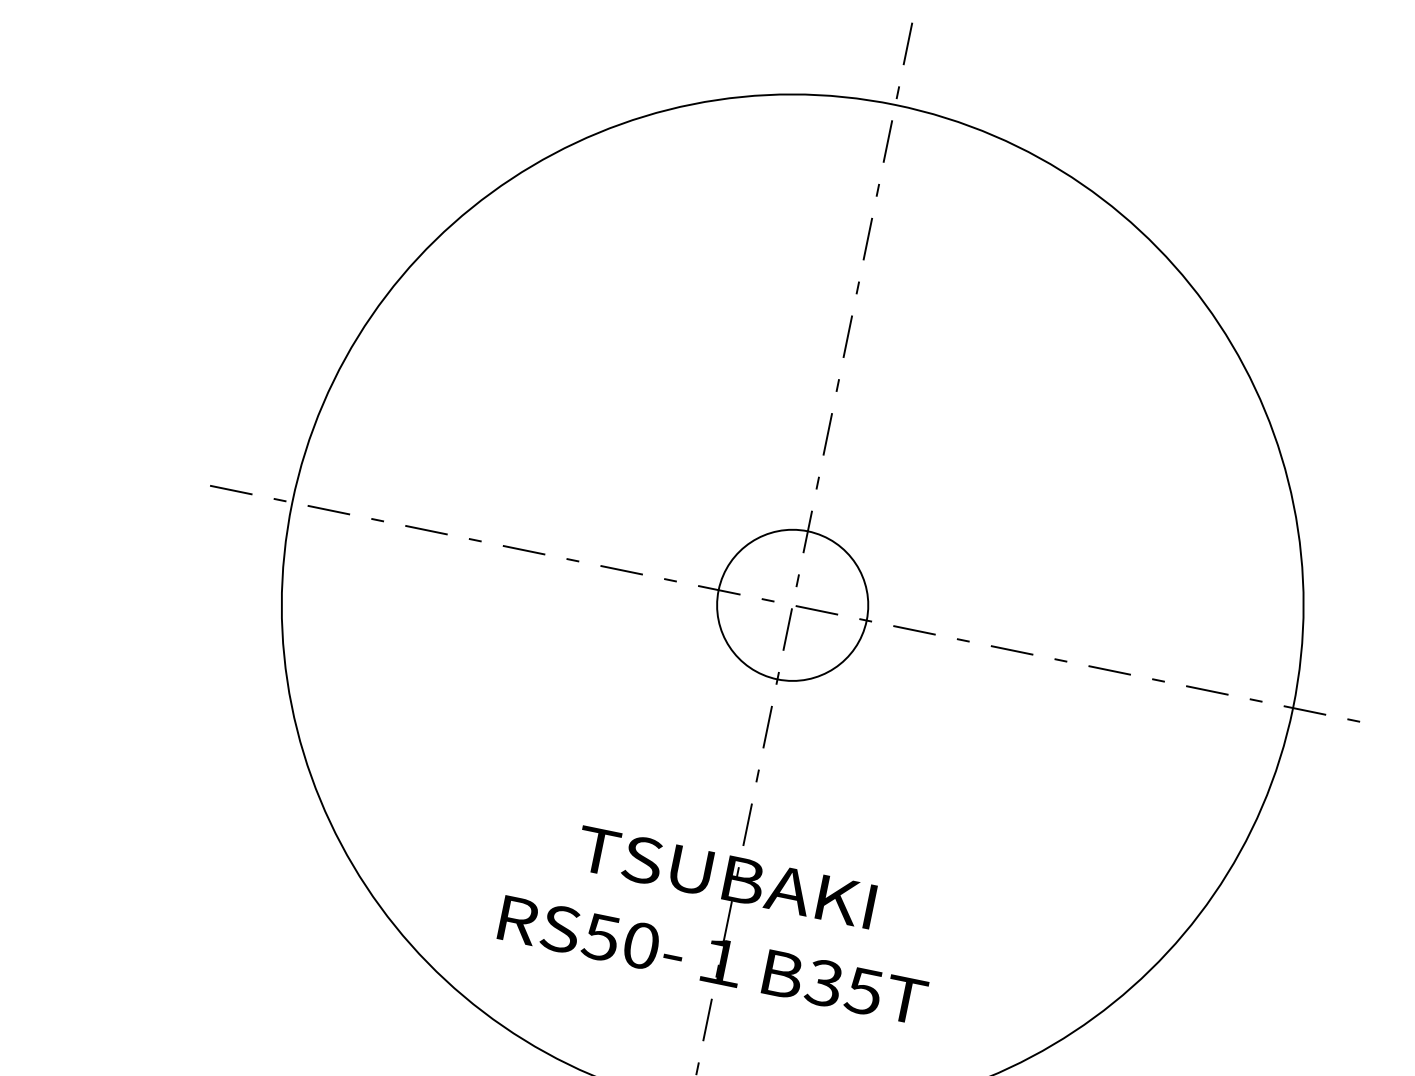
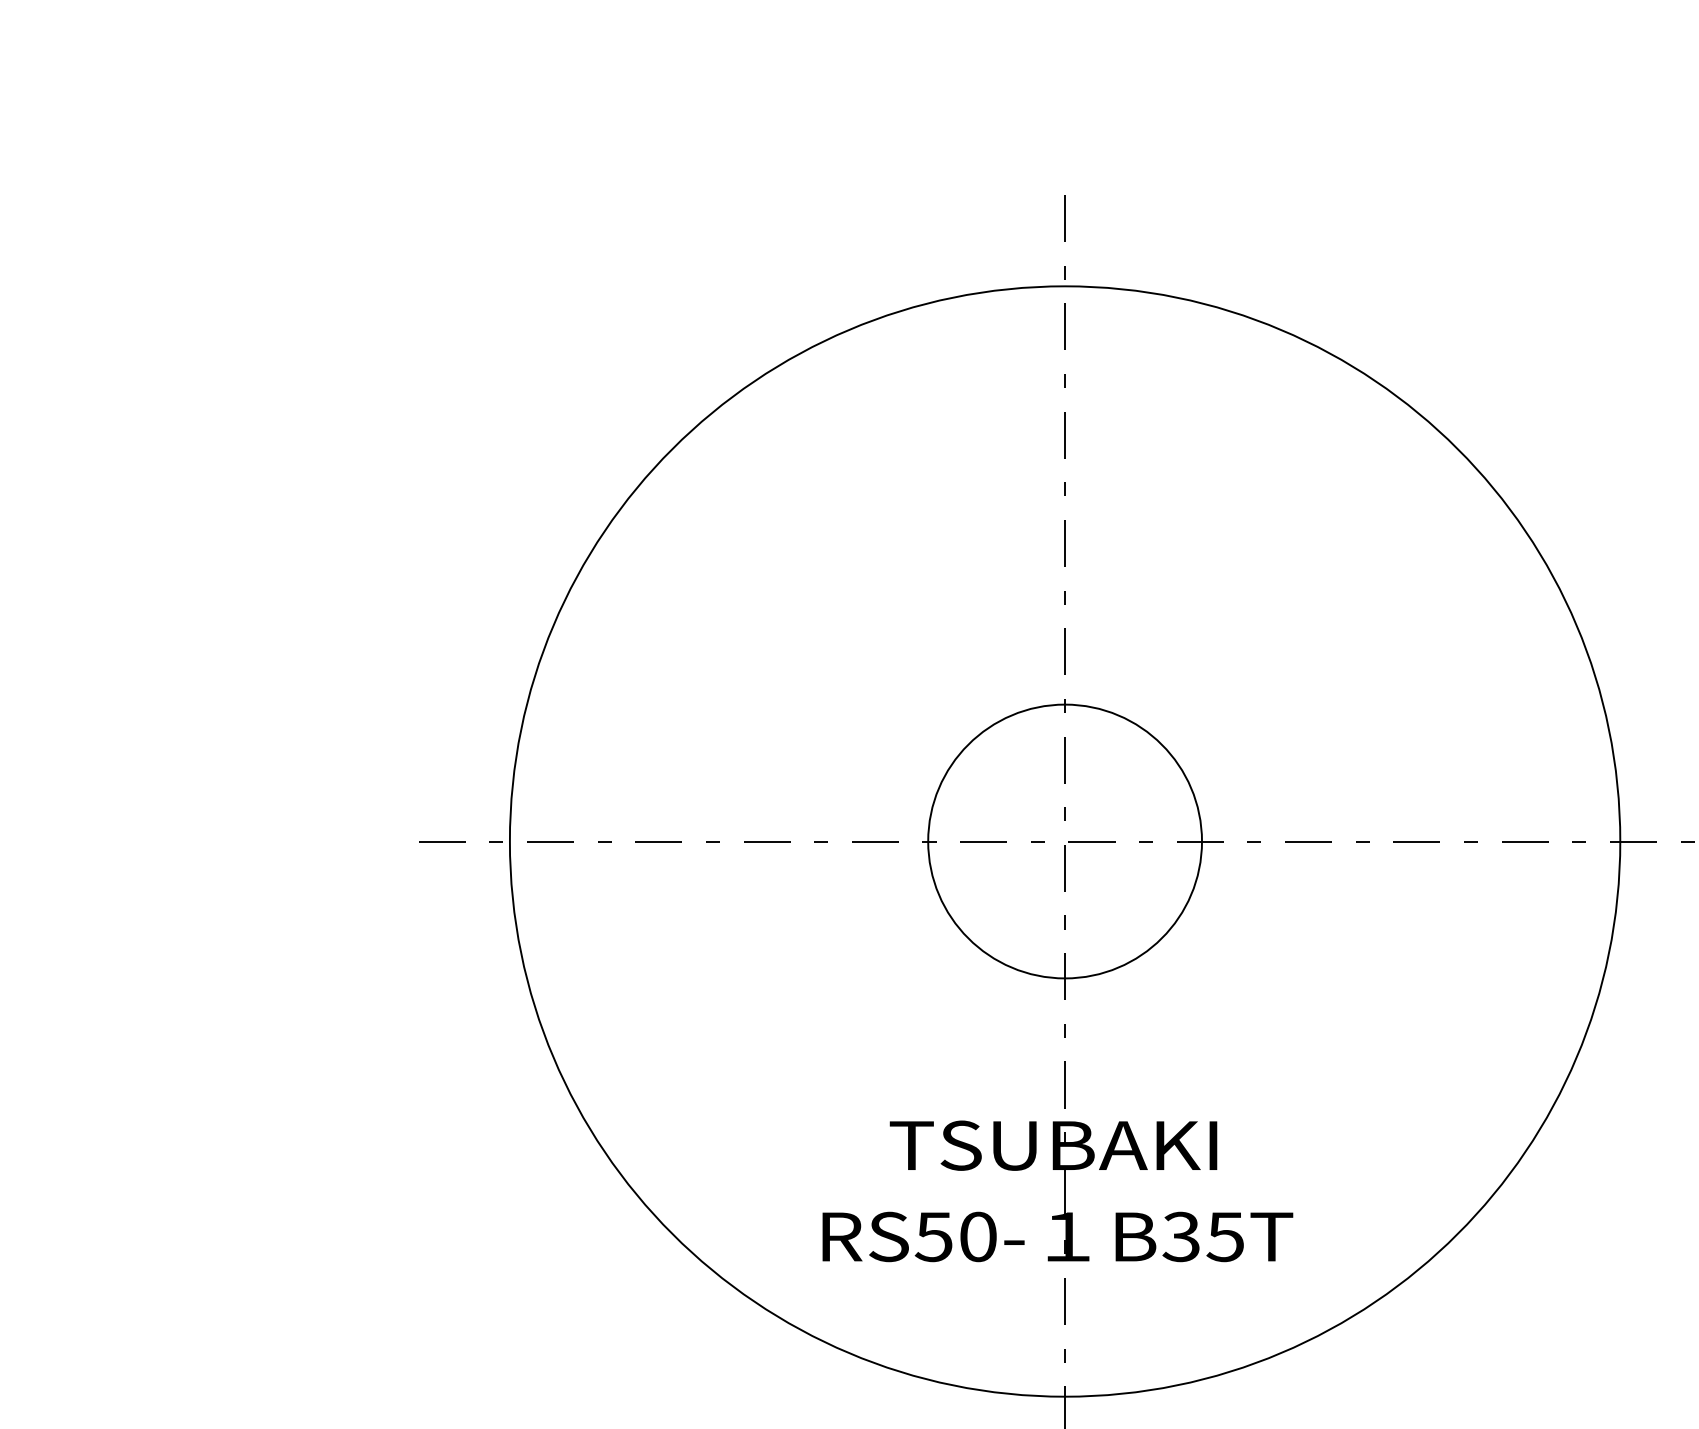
circle: (793, 605) -> (1065, 841), size x1.67

